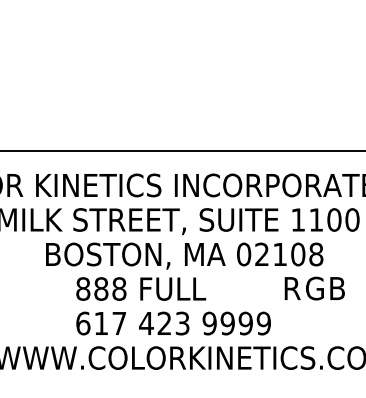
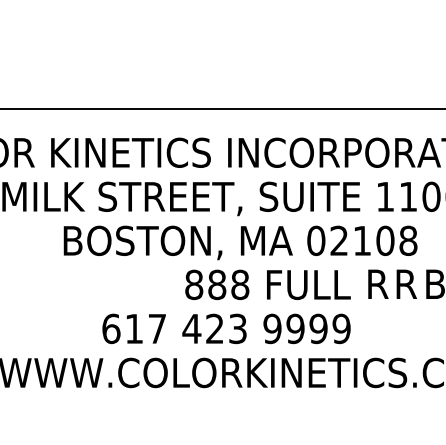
text: (141, 288) -> (268, 284), moved
text: (314, 288) -> (406, 284), G -> R

